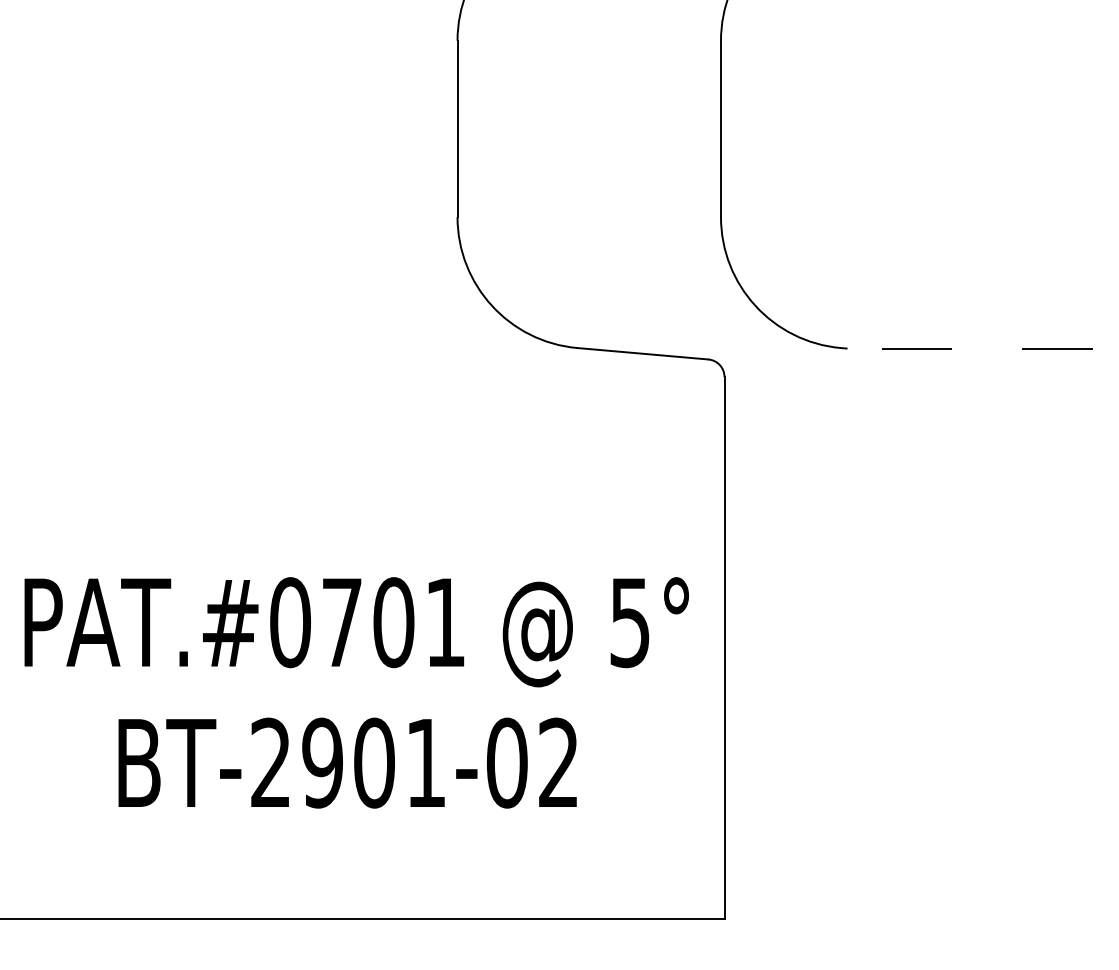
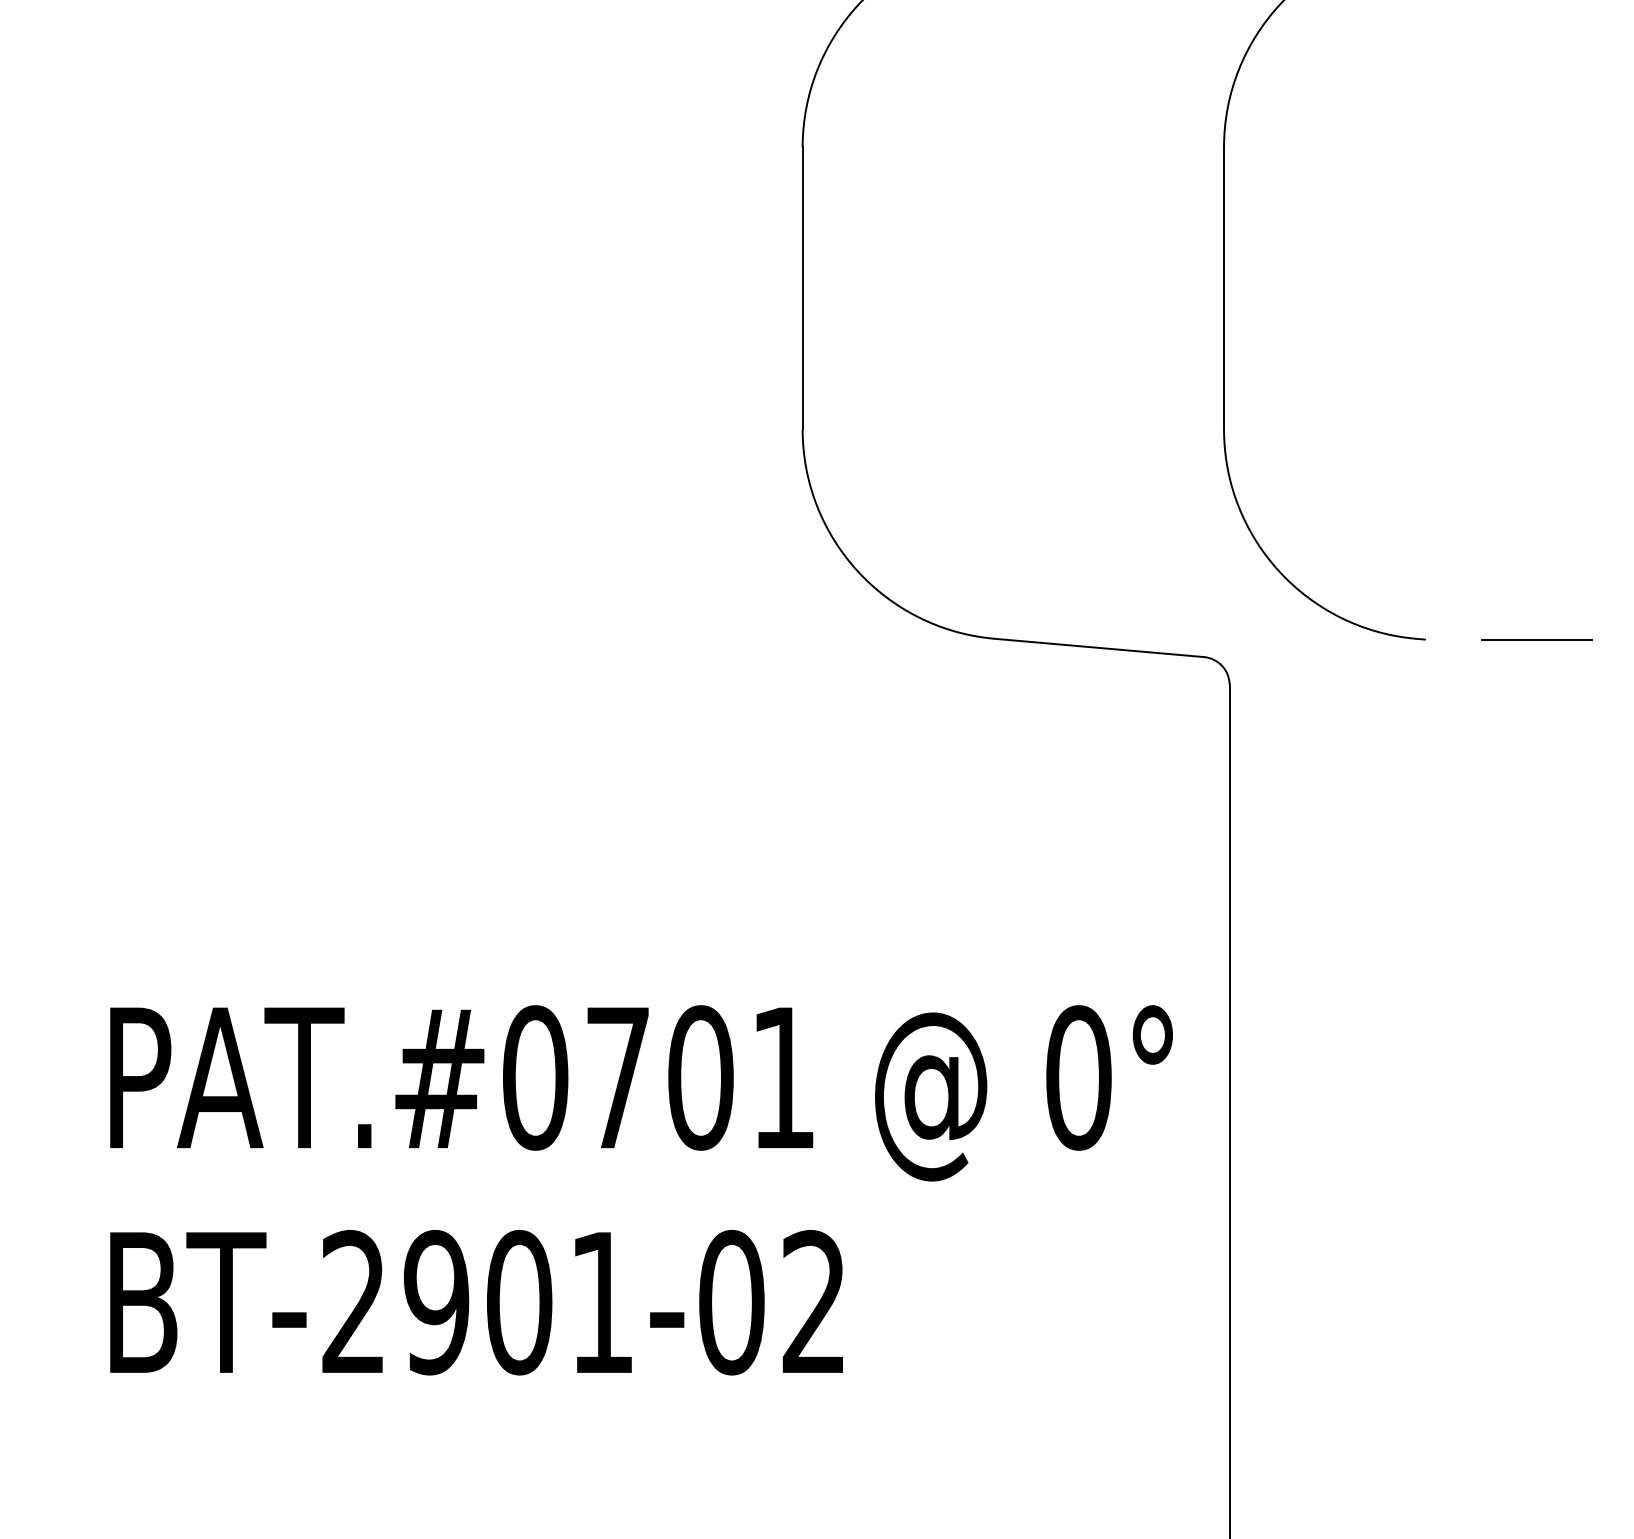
text: (629, 622) -> (1077, 1077), 5° -> 0°
text: (347, 762) -> (476, 1301), moved

